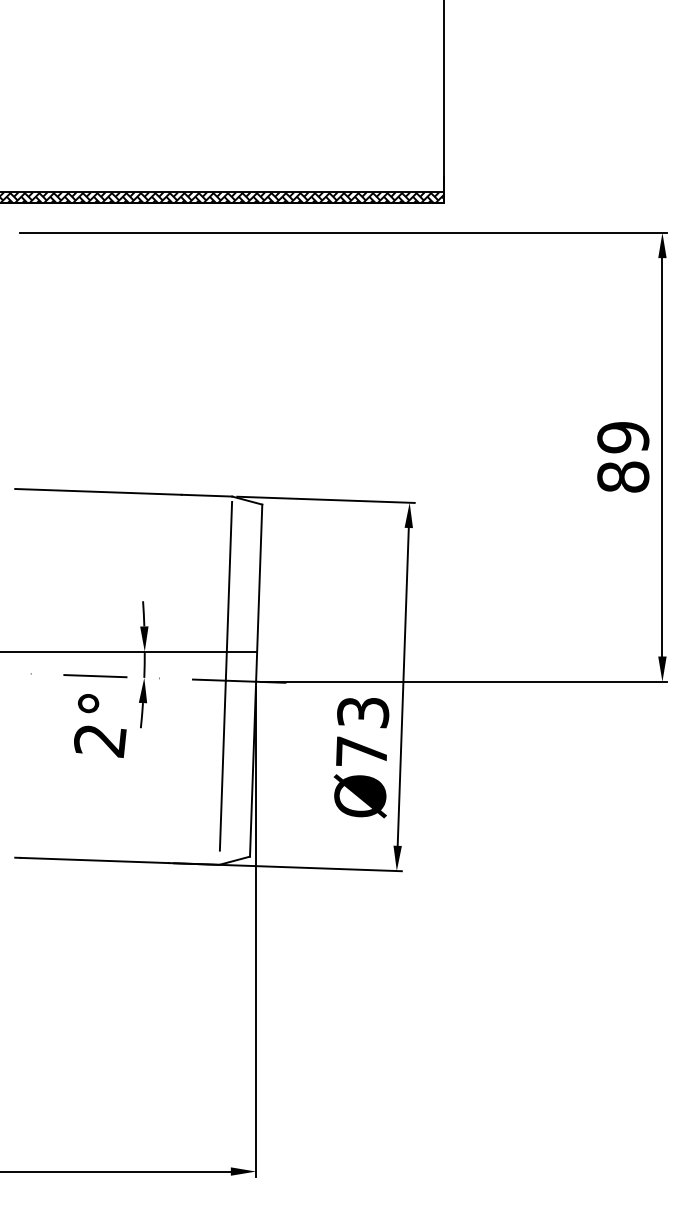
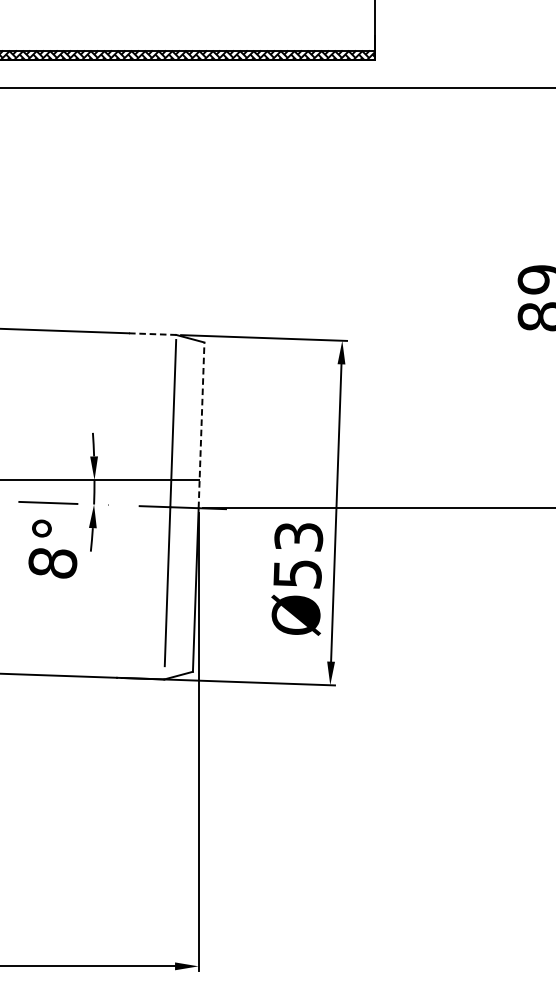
line: (207, 495) -> (153, 333), solid -> dashed
line: (259, 593) -> (201, 425), solid -> dashed
text: (100, 740) -> (53, 563), 2° -> 8°
text: (361, 751) -> (297, 573), Ø73 -> Ø53

